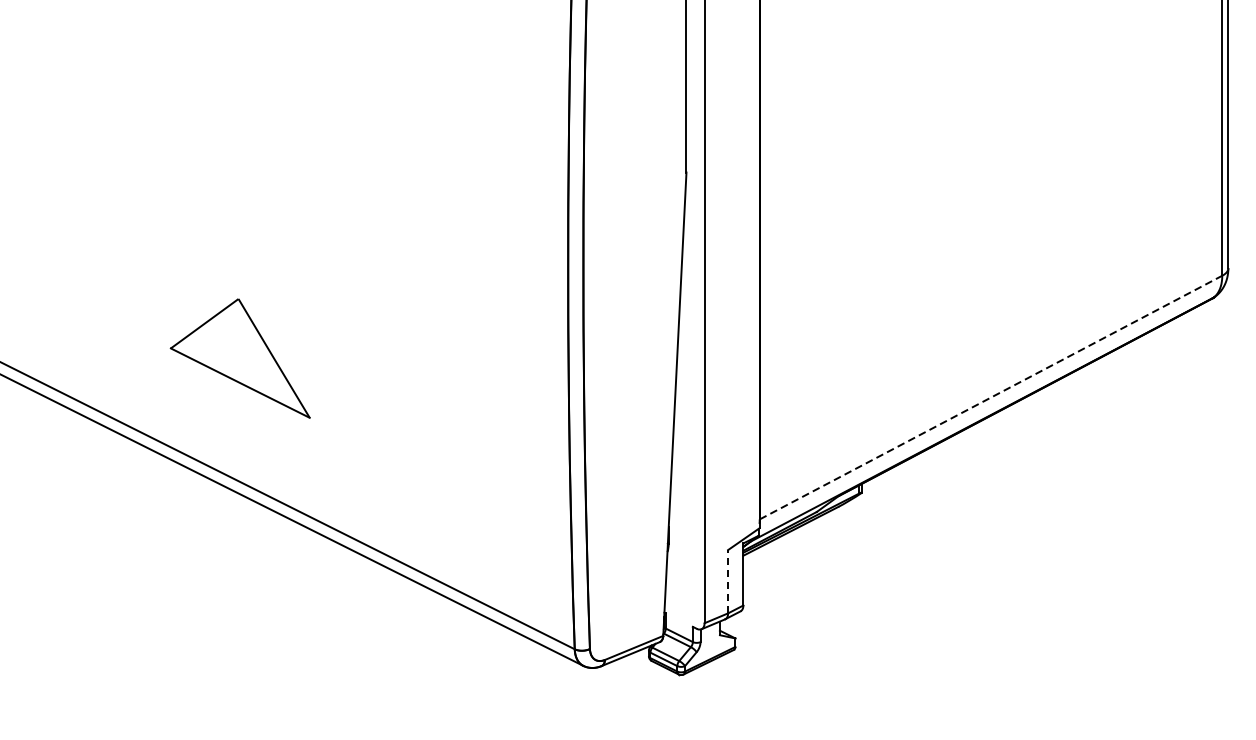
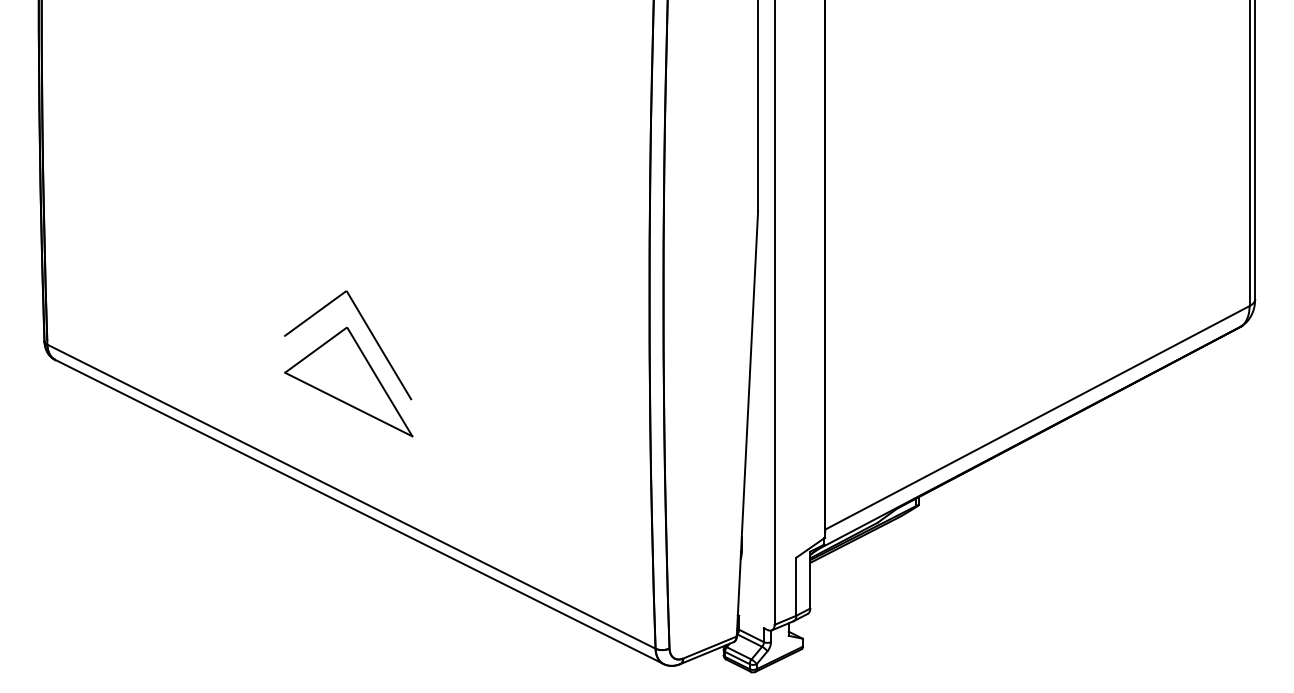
part: (263, 305) -> (370, 333), added
line: (991, 397) -> (1037, 417), dashed -> solid
line: (728, 581) -> (796, 586), dashed -> solid

